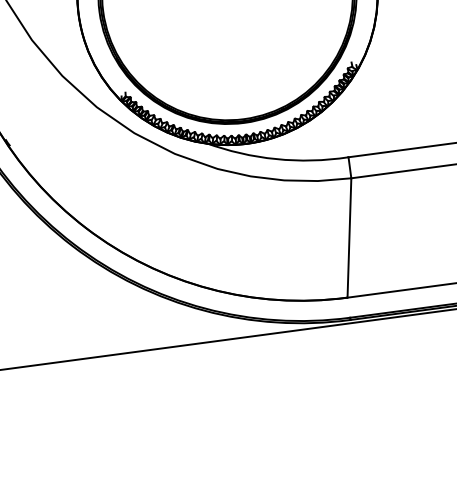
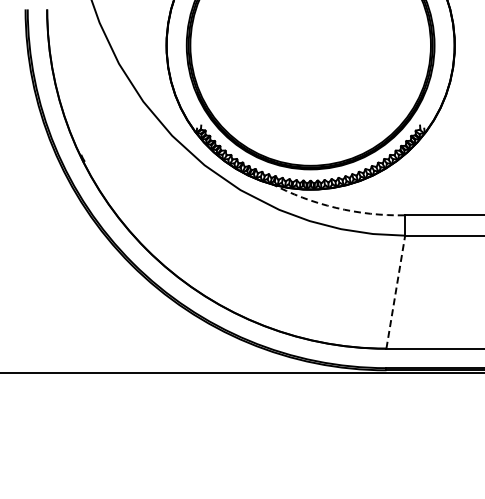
arc: (276, 158) -> (336, 207), solid -> dashed
line: (349, 237) -> (395, 291), solid -> dashed

